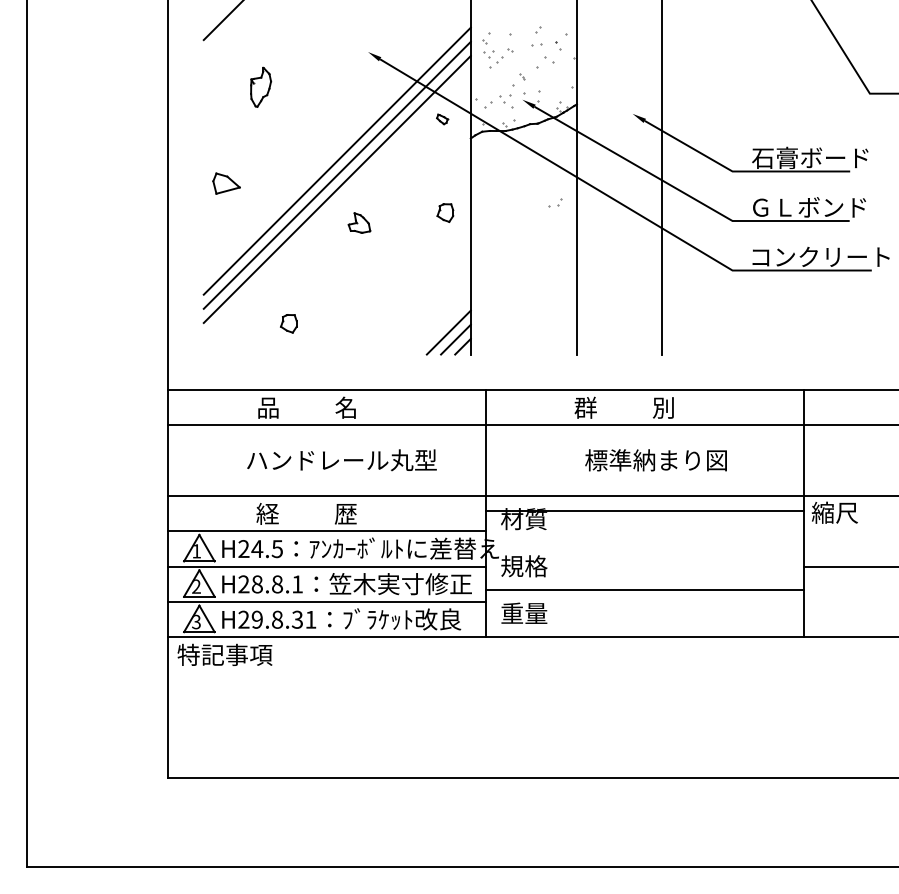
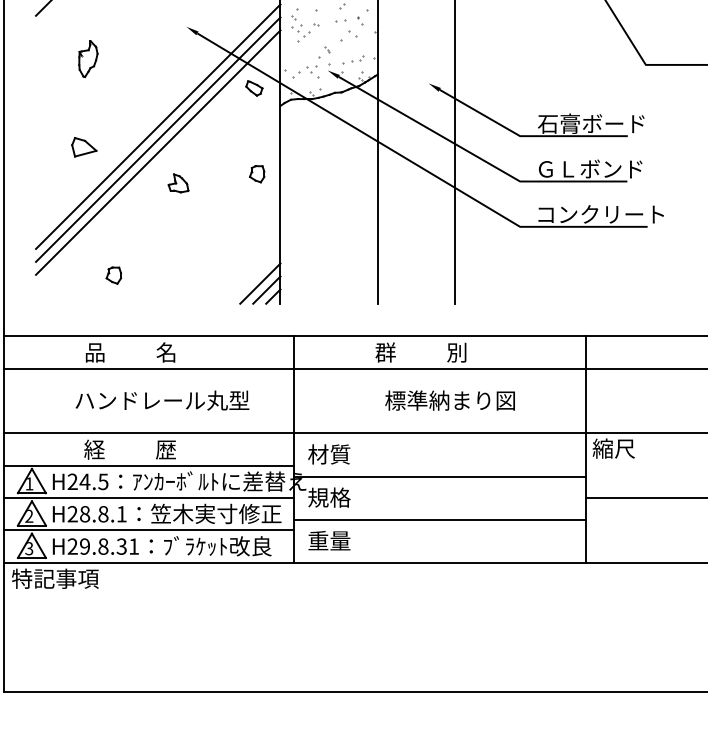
part: (442, 119) -> (254, 88), size x1.67
part: (226, 183) -> (84, 147), moved
part: (555, 202) -> (358, 58), moved
line: (644, 511) -> (439, 476), moved

